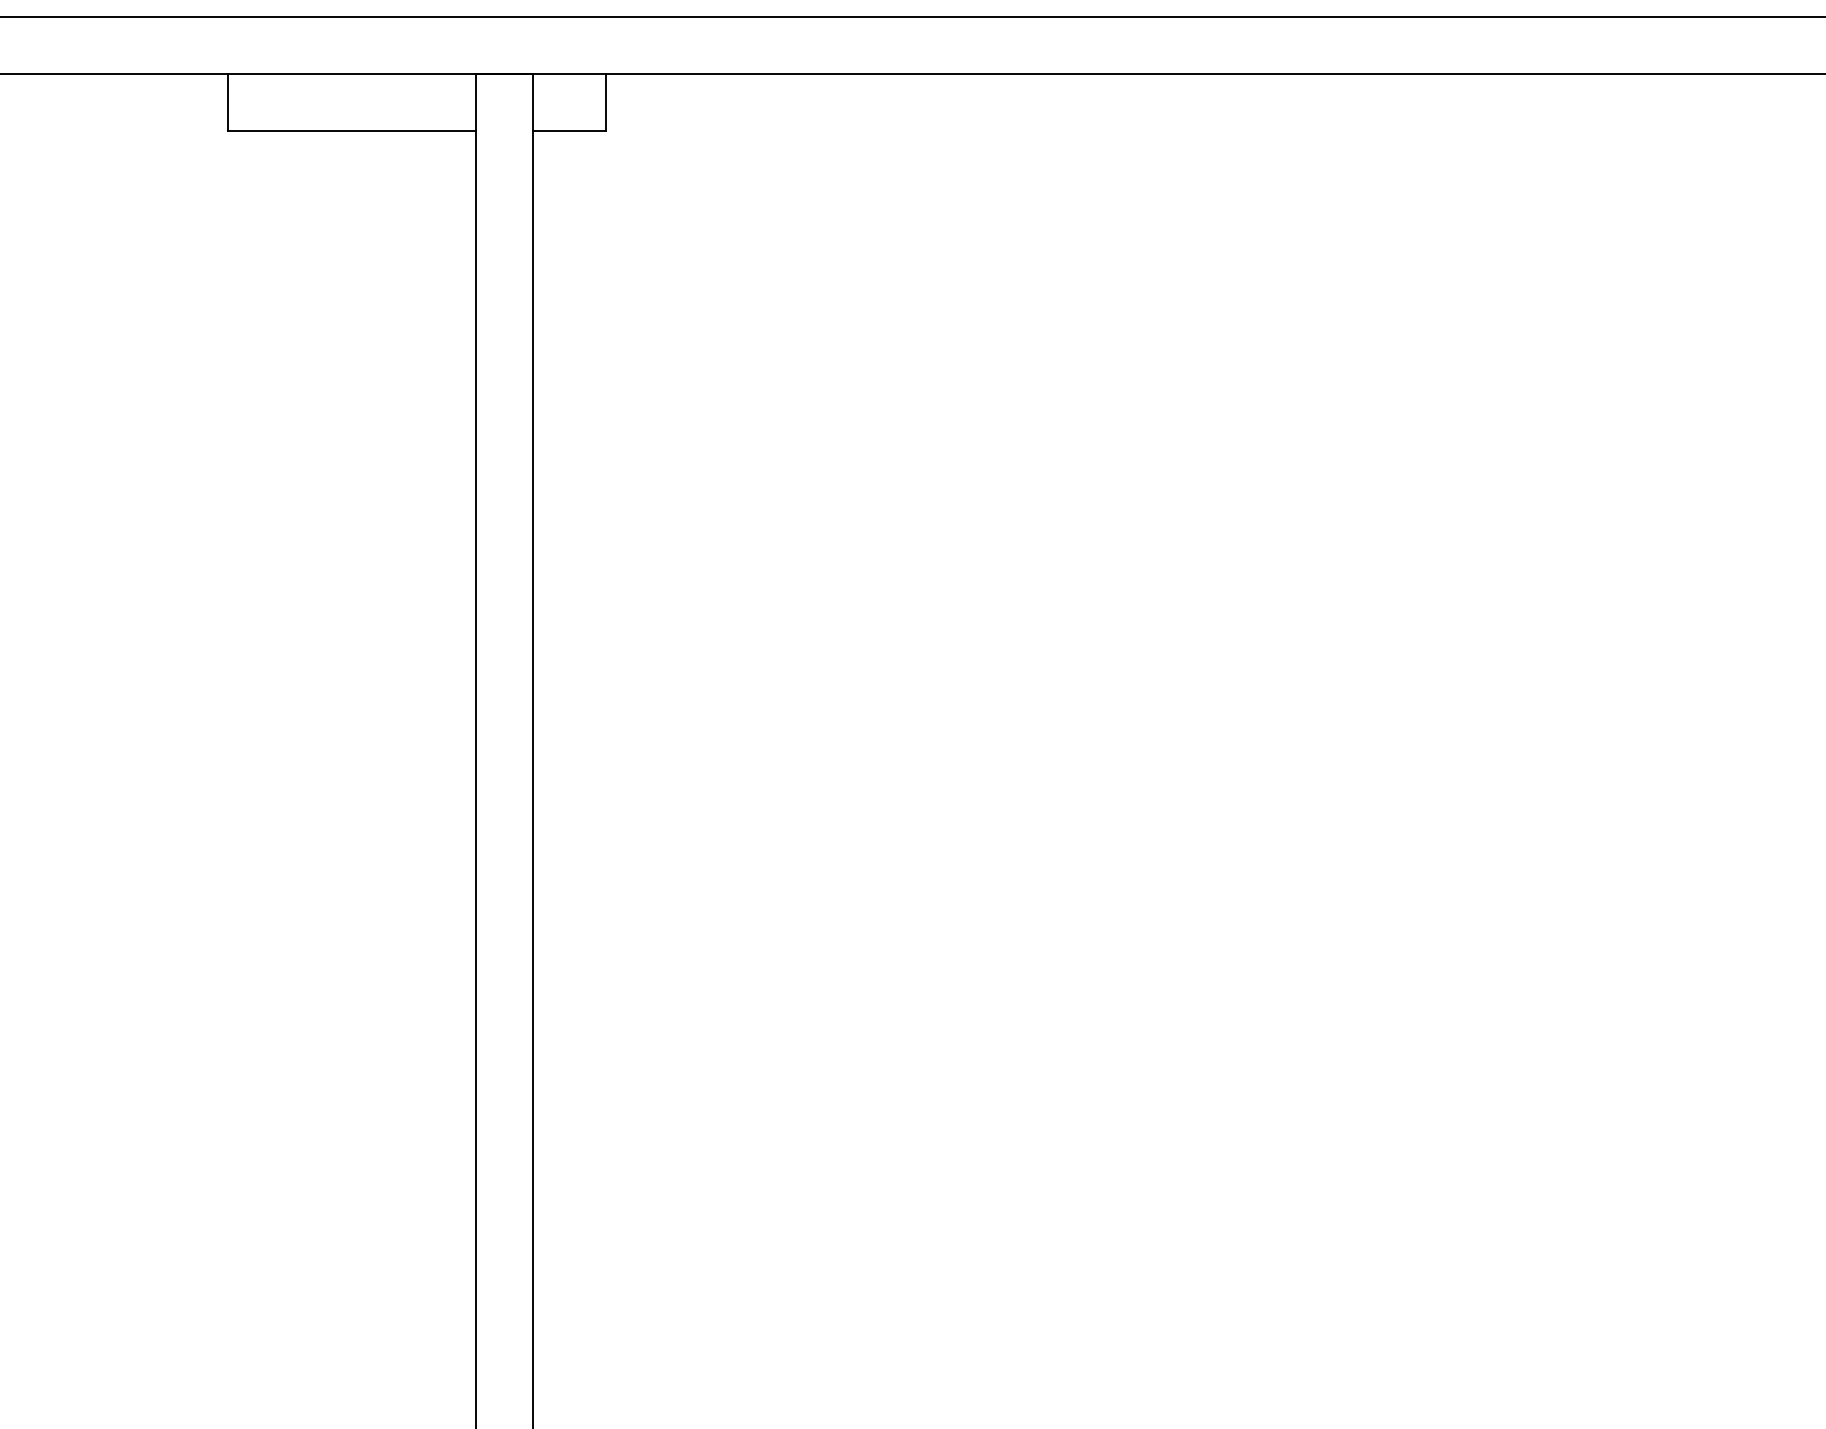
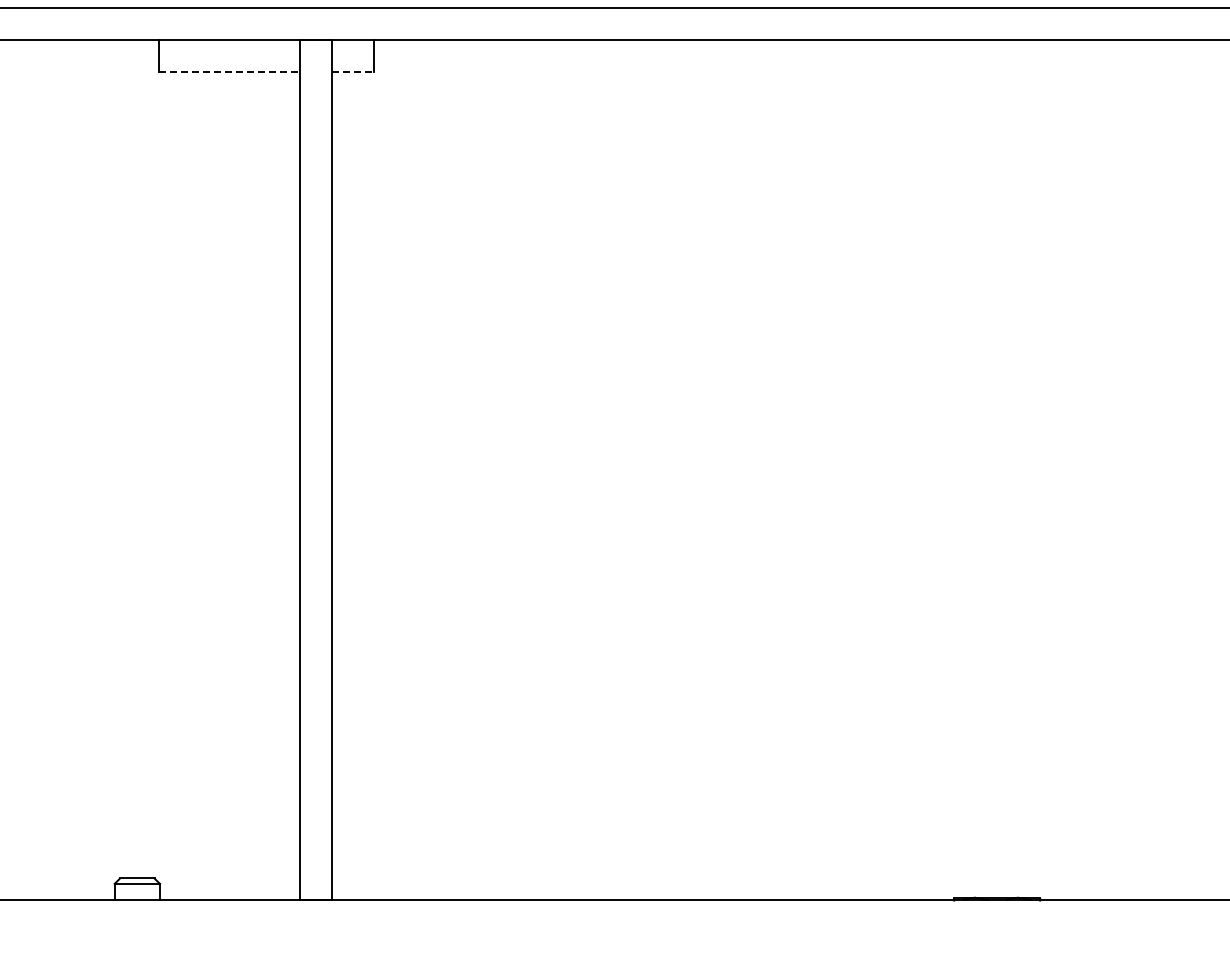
line: (352, 131) -> (229, 72), solid -> dashed
line: (570, 131) -> (353, 72), solid -> dashed

